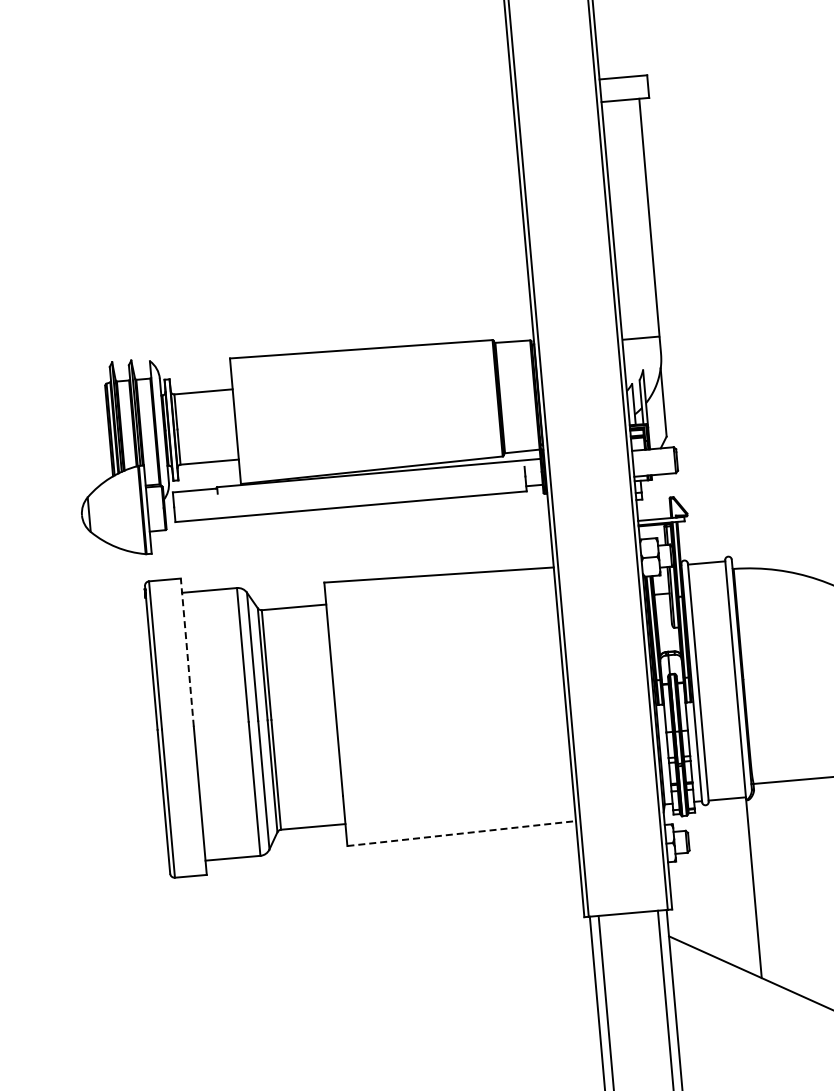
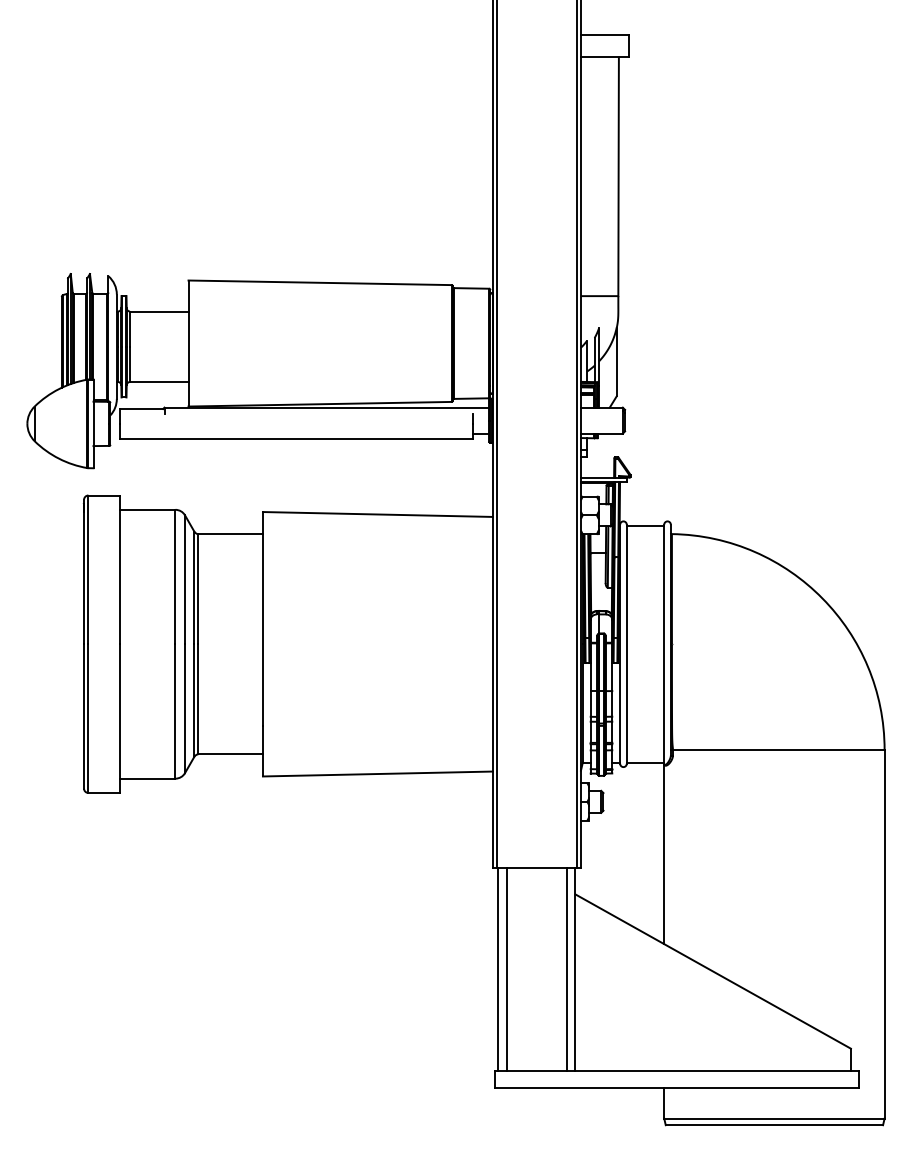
line: (187, 652) -> (120, 569), dashed -> solid
line: (461, 834) -> (377, 774), dashed -> solid

